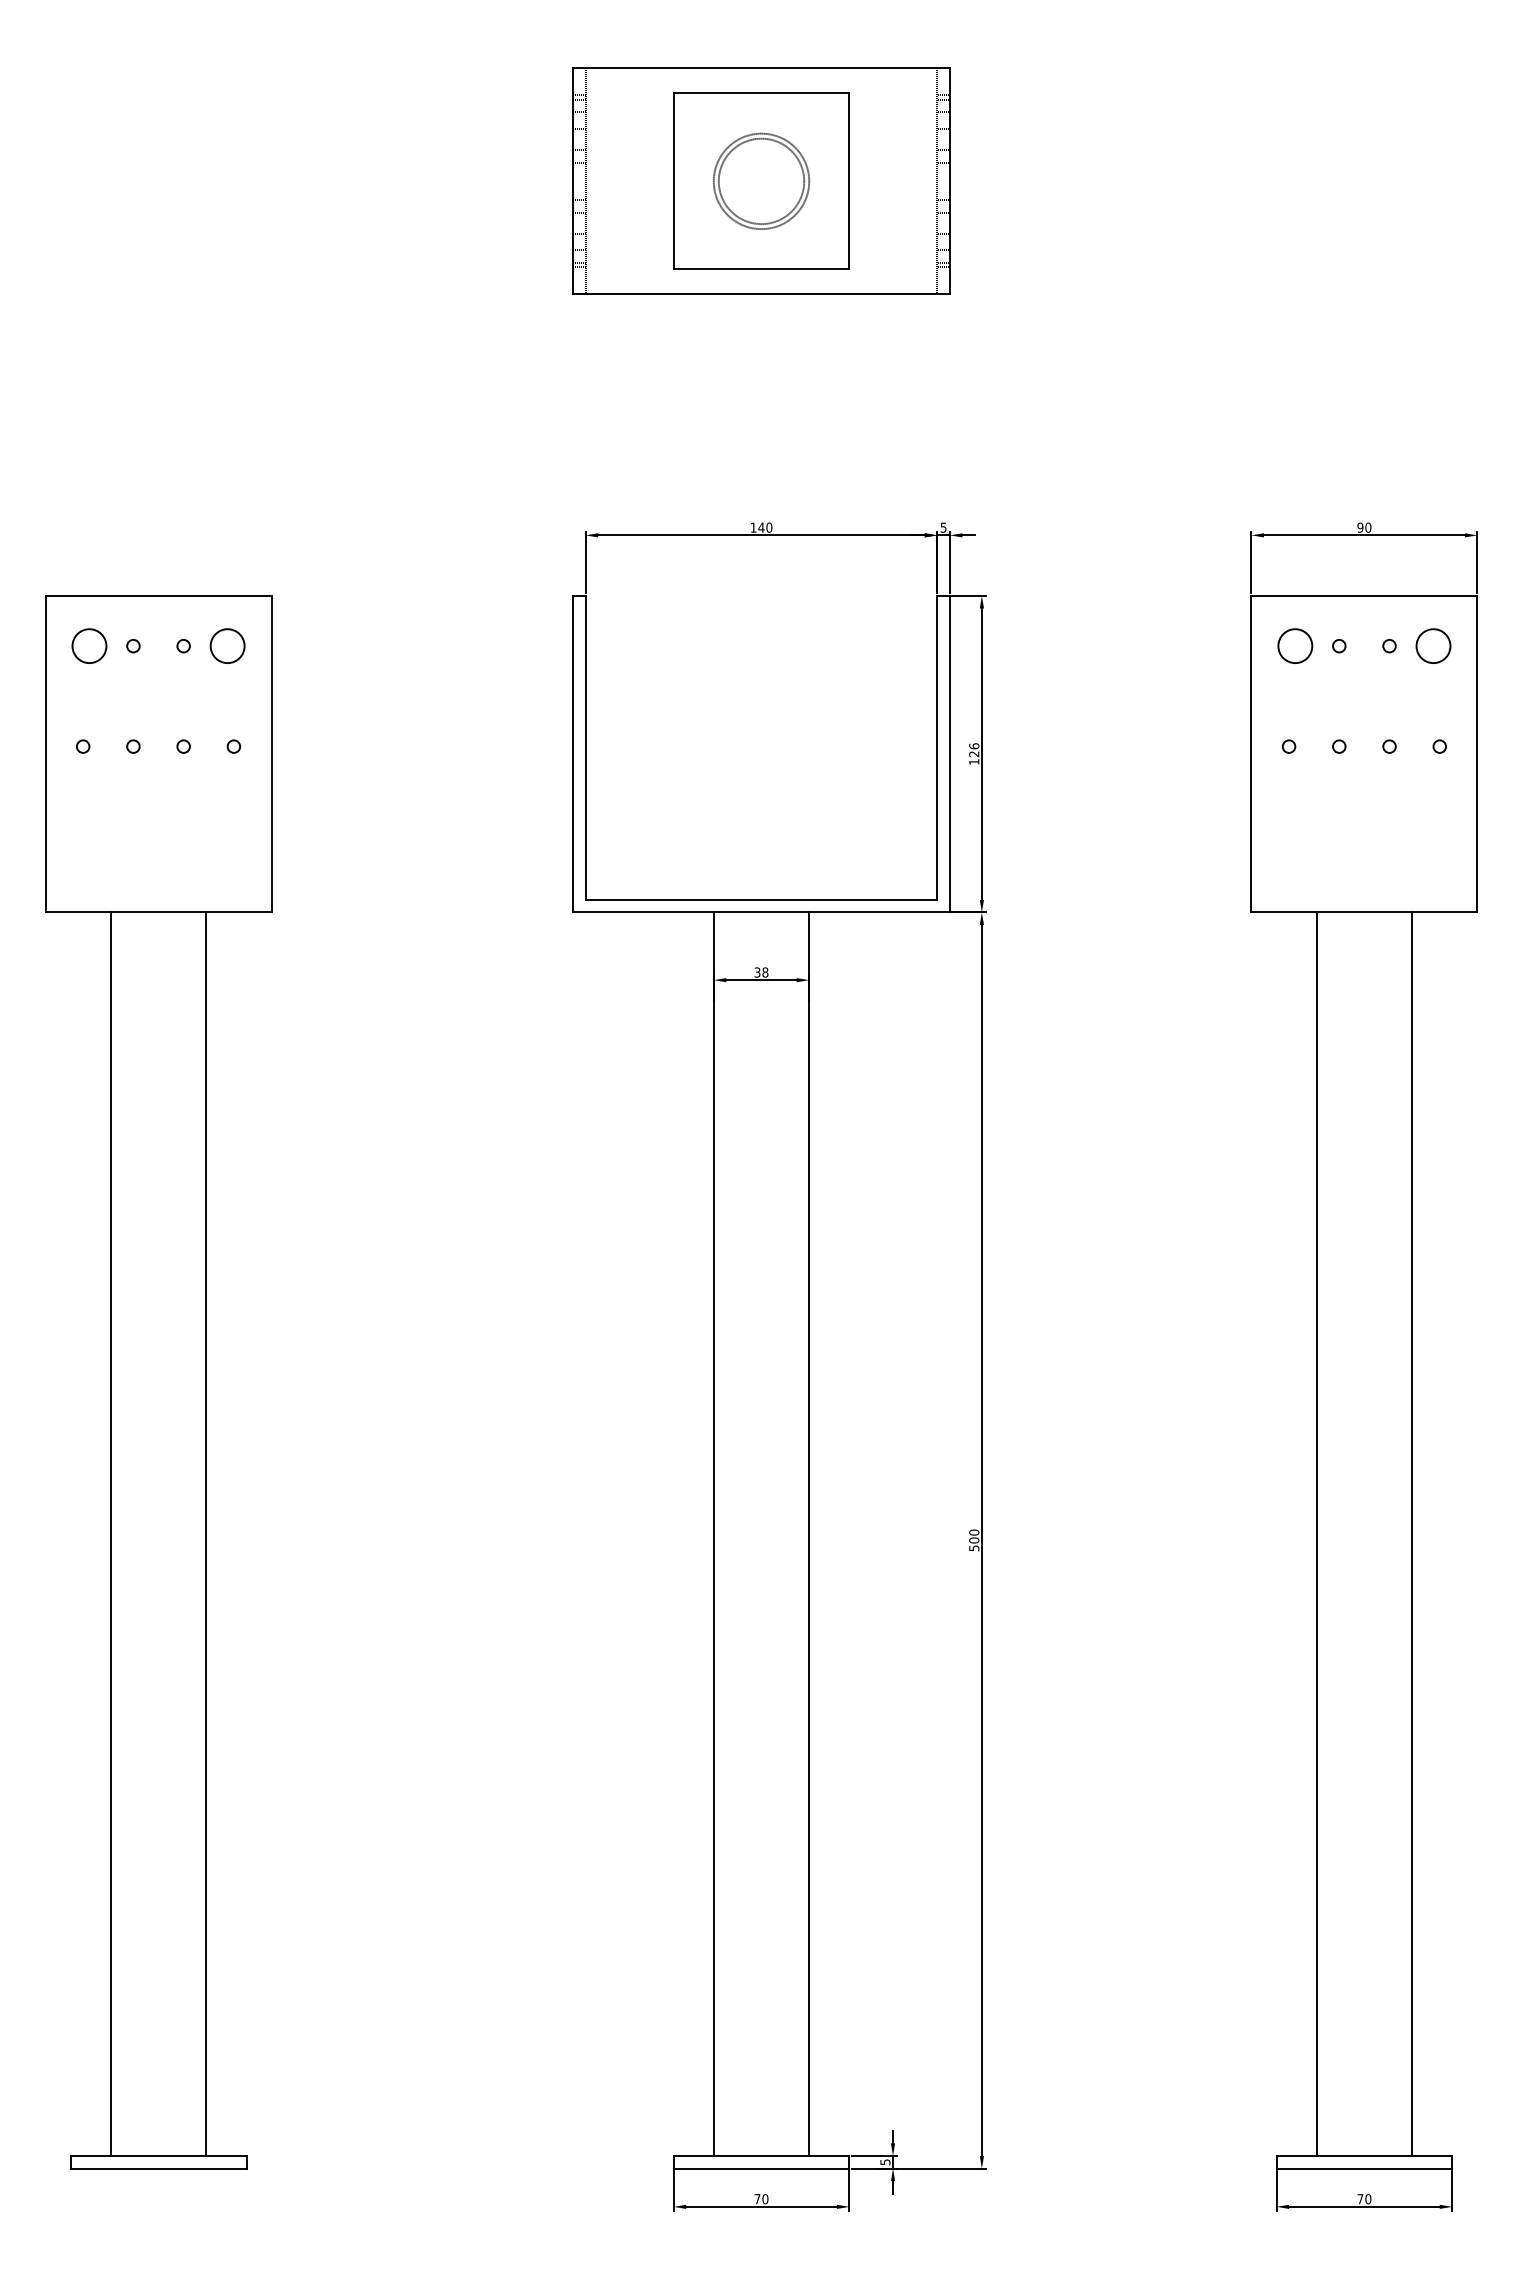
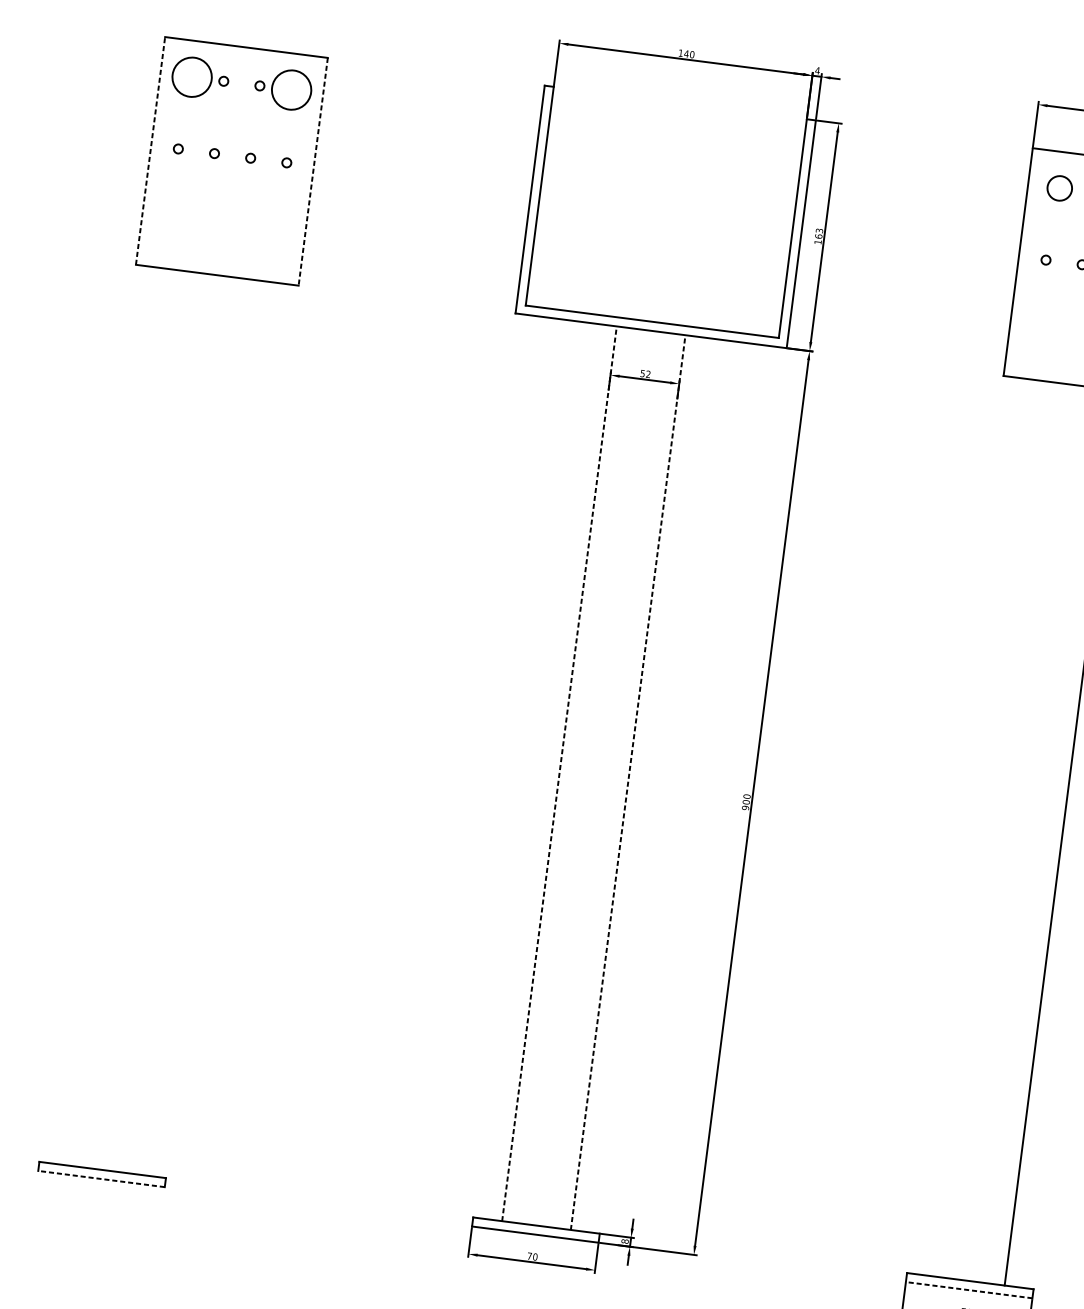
text: (943, 527) -> (817, 70), 5 -> 4
circle: (227, 645) -> (291, 89), size x1.6
circle: (89, 646) -> (192, 77), size x1.6
text: (974, 750) -> (819, 233), 126 -> 163
line: (45, 753) -> (150, 150), solid -> dashed
line: (271, 754) -> (313, 172), solid -> dashed
text: (761, 972) -> (645, 374), 38 -> 52
line: (110, 1534) -> (125, 718), removed
line: (206, 1534) -> (194, 727), removed
line: (713, 1534) -> (559, 773), solid -> dashed
line: (809, 1534) -> (628, 782), solid -> dashed
line: (1316, 1534) -> (993, 829), removed
text: (974, 1548) -> (745, 808), 500 -> 900
text: (885, 2162) -> (625, 1241), 5 -> 8
line: (158, 2168) -> (101, 1178), solid -> dashed
line: (1364, 2168) -> (969, 1290), solid -> dashed

